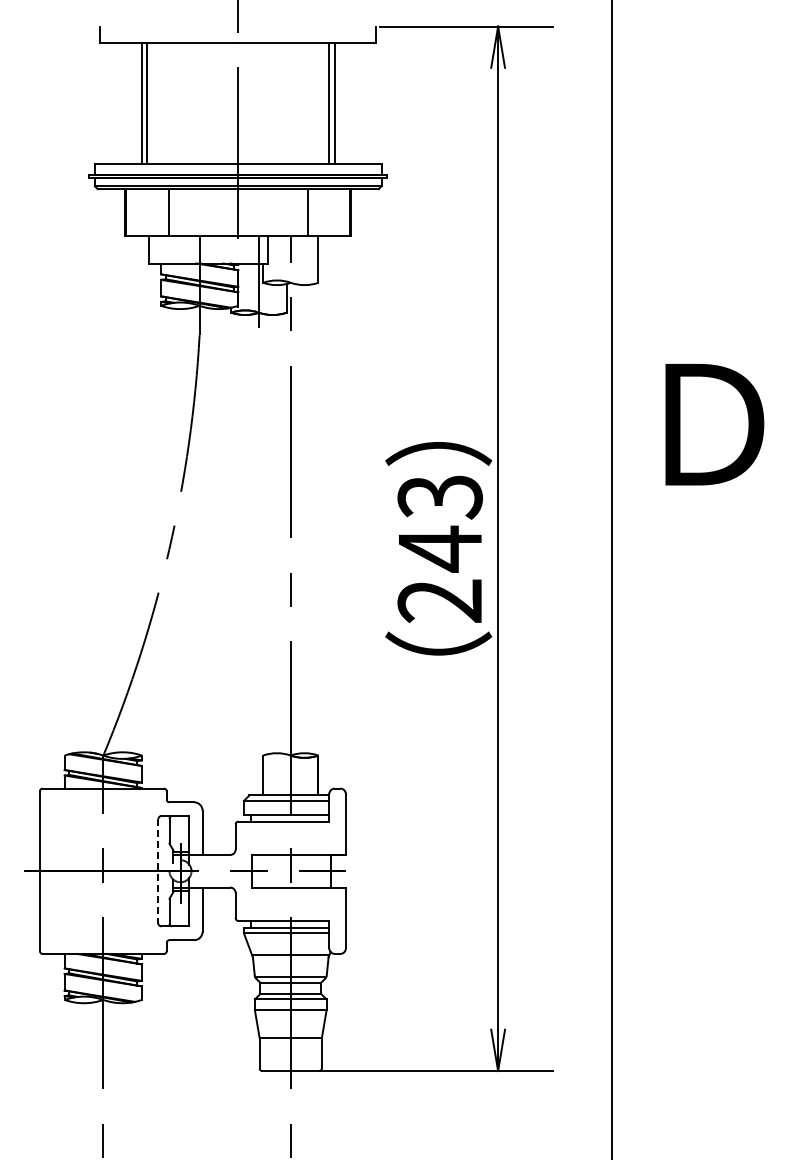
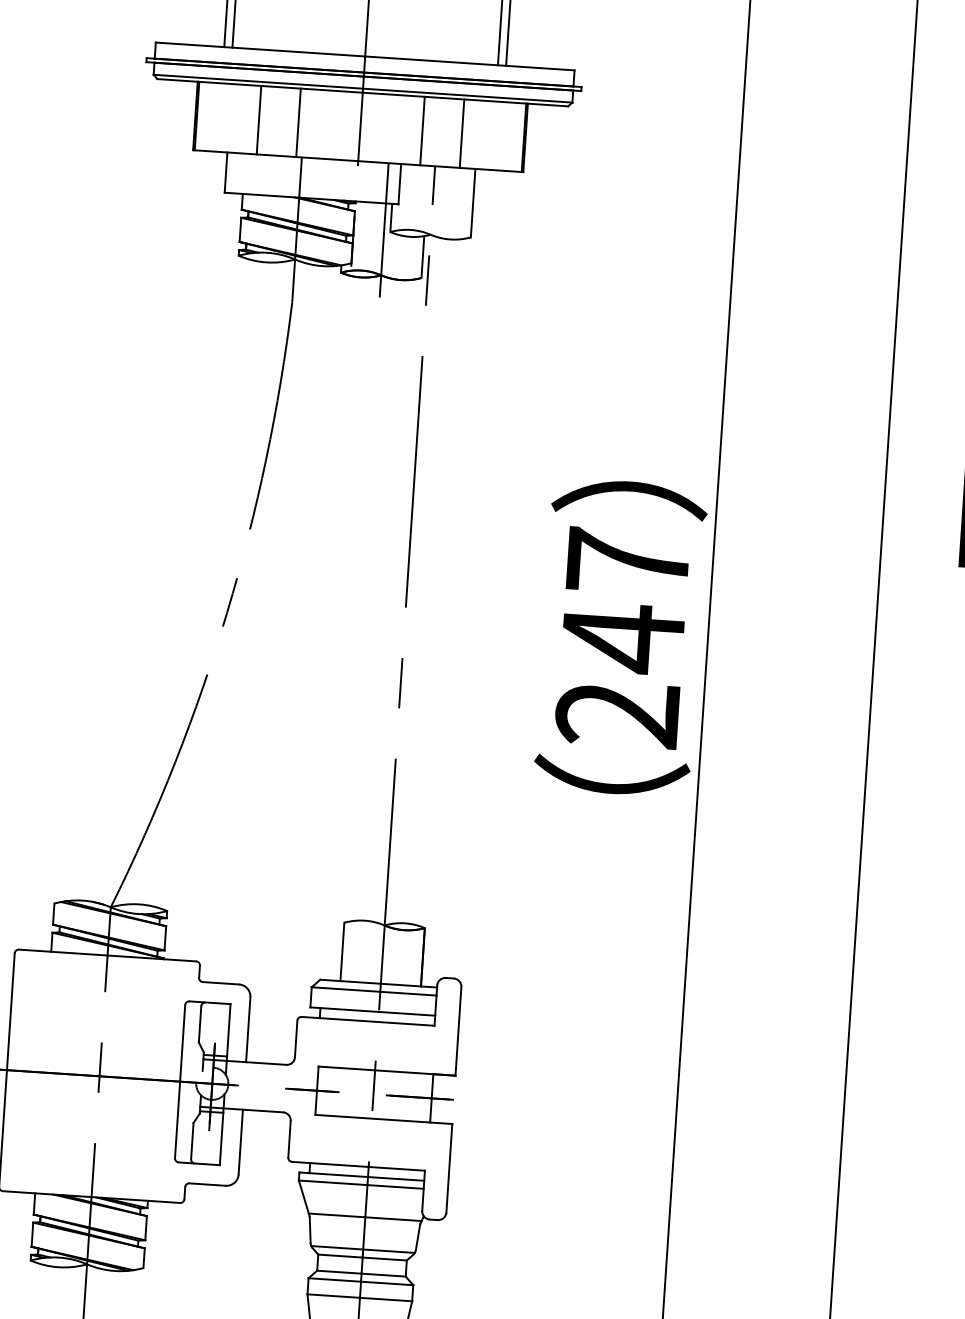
line: (195, 212) -> (298, 122), added
line: (280, 212) -> (422, 130), added
text: (439, 497) -> (626, 562), 243 -> 247
line: (158, 871) -> (180, 1082), dashed -> solid

